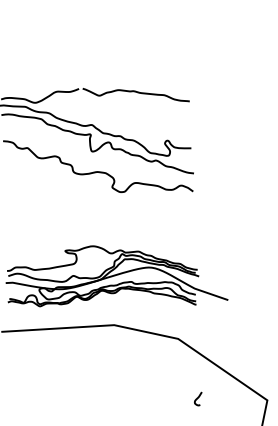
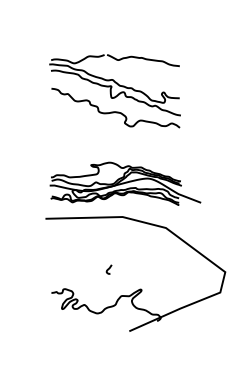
curve: (197, 399) -> (108, 269), moved

